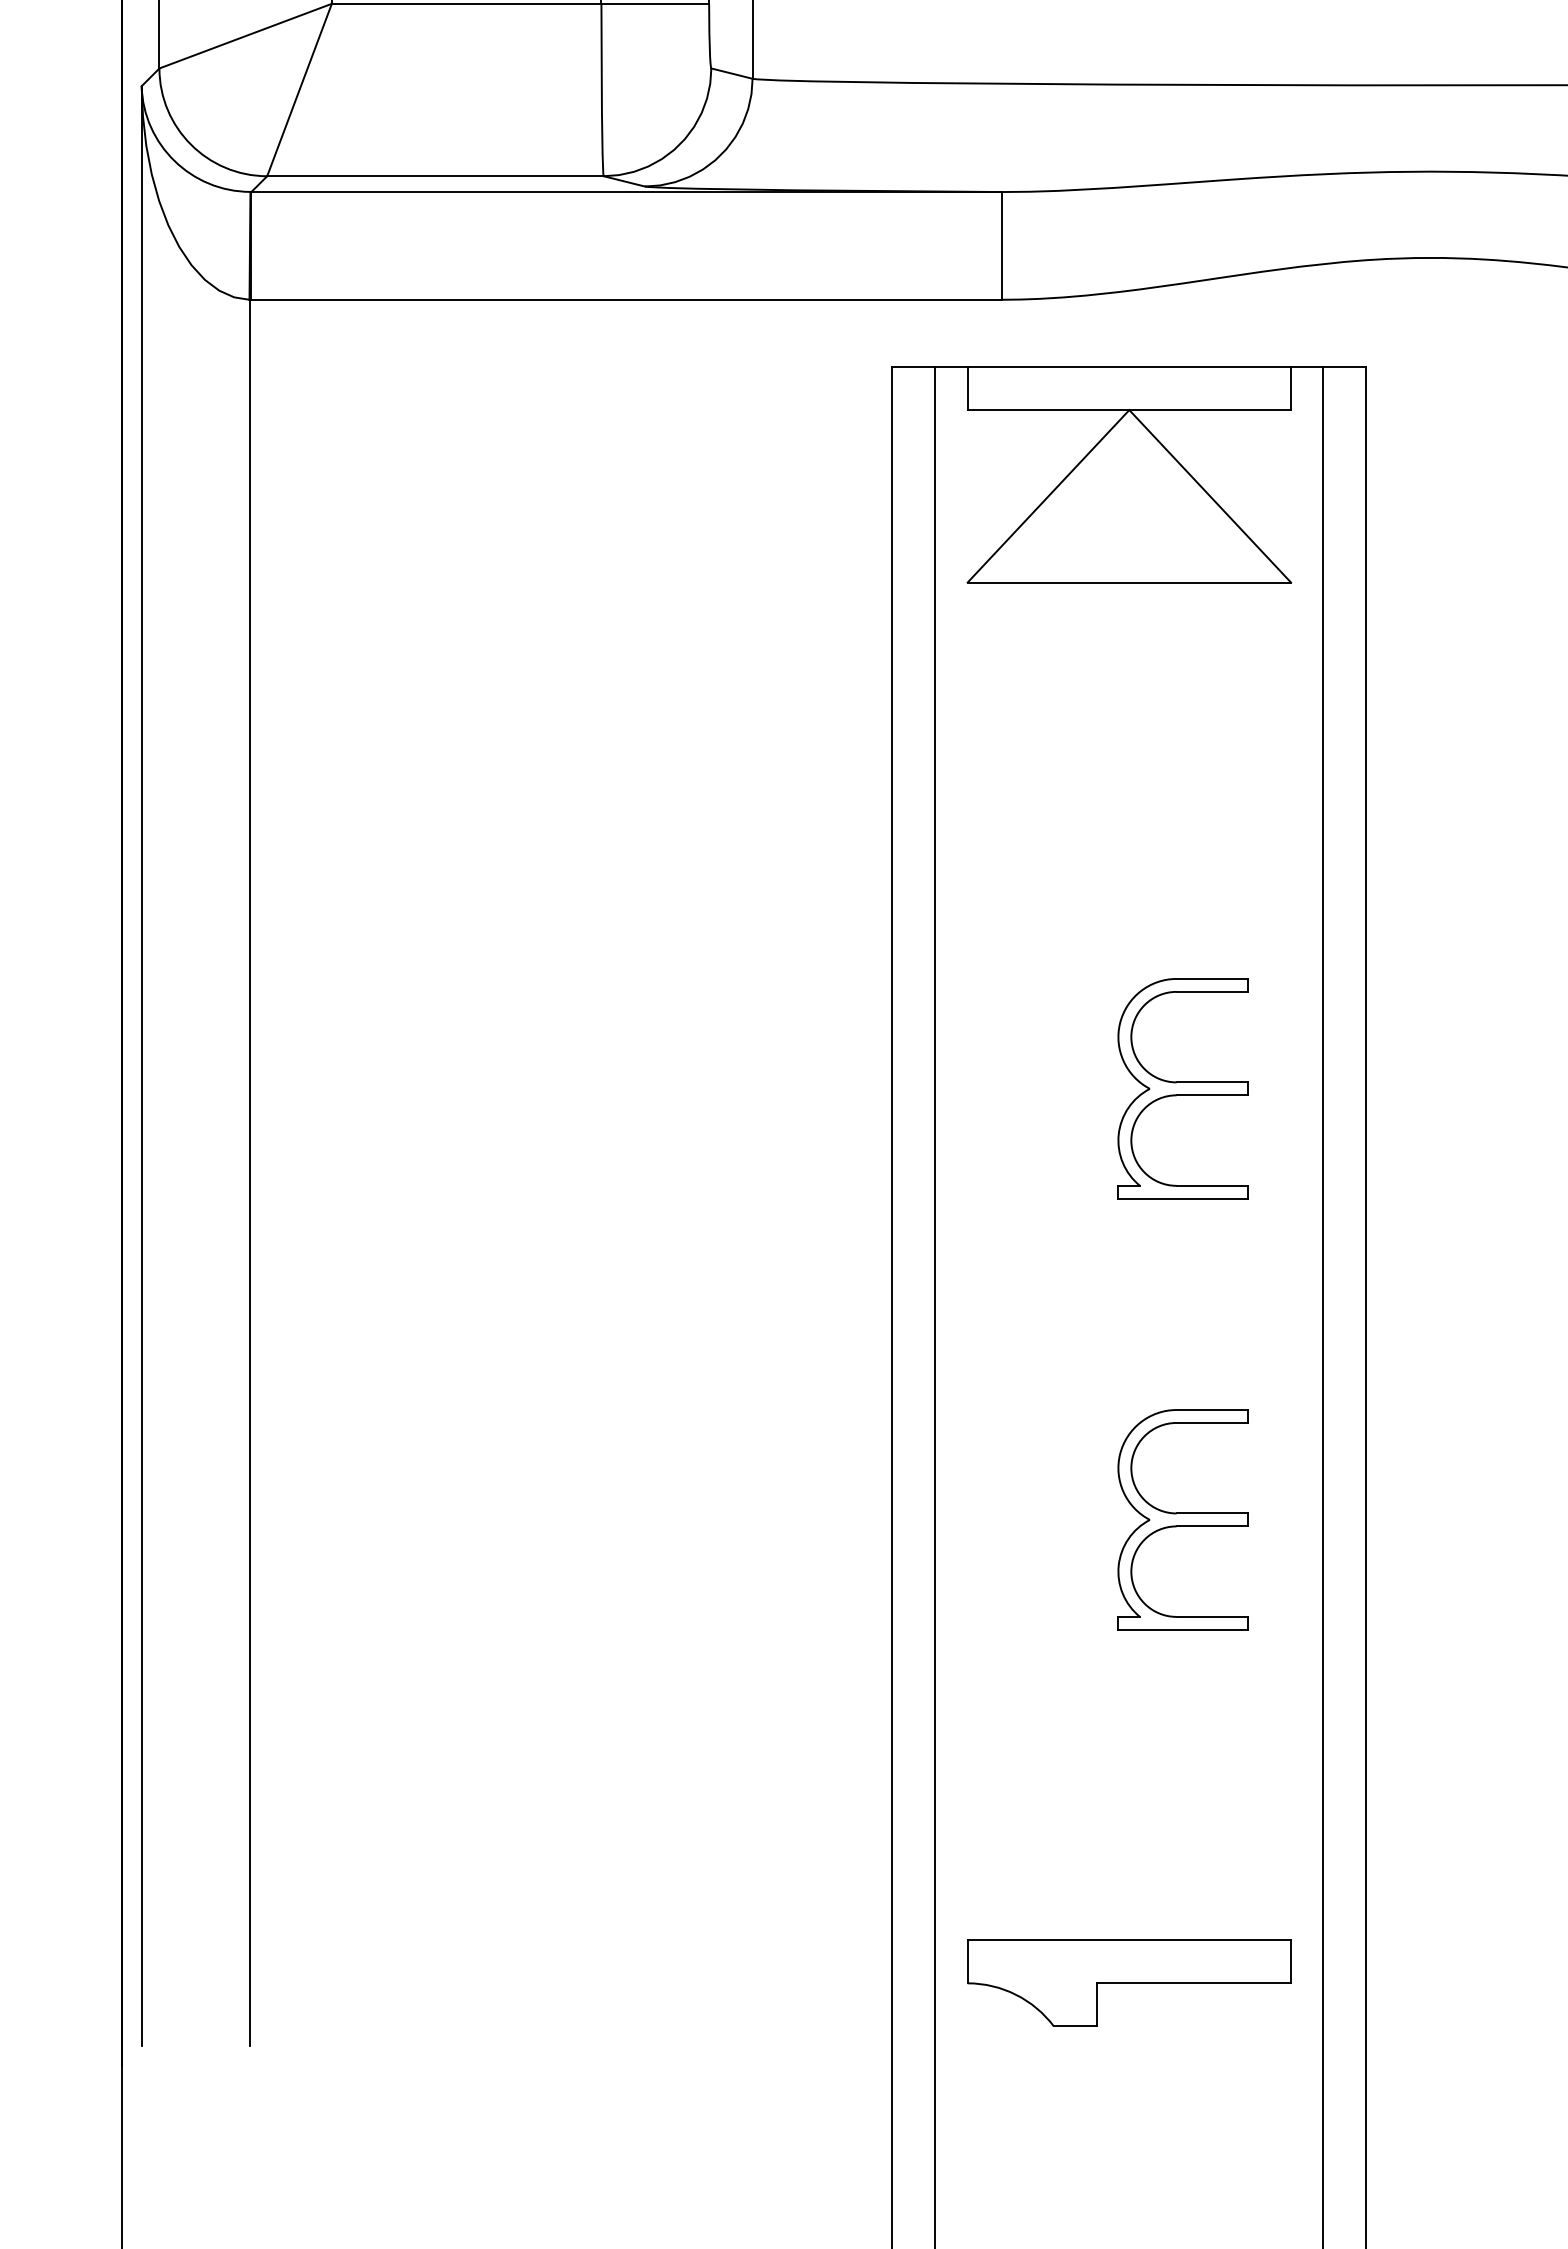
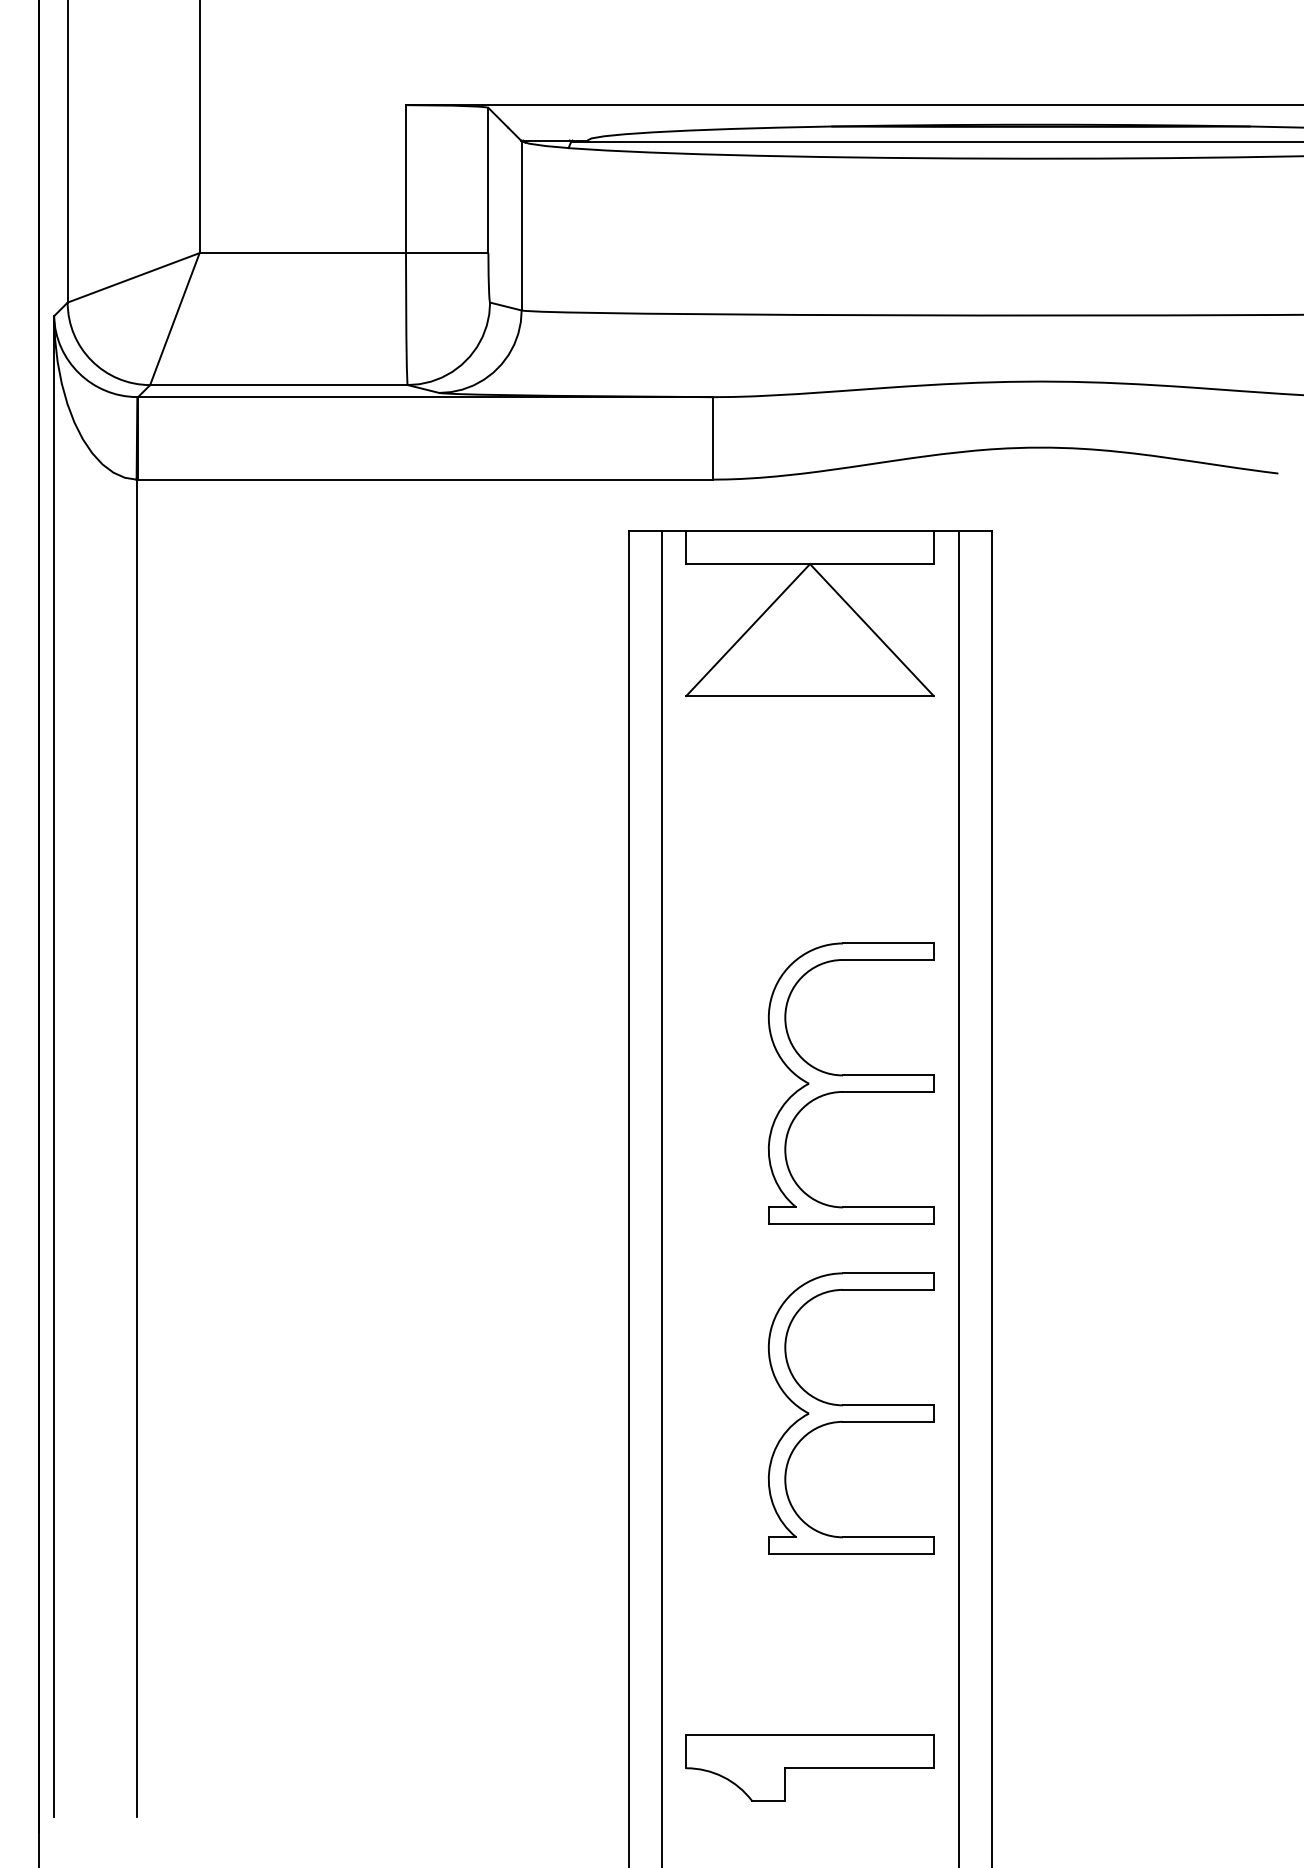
part: (1182, 1088) -> (850, 1083), size x1.67
part: (1182, 1519) -> (850, 1413), size x1.67

